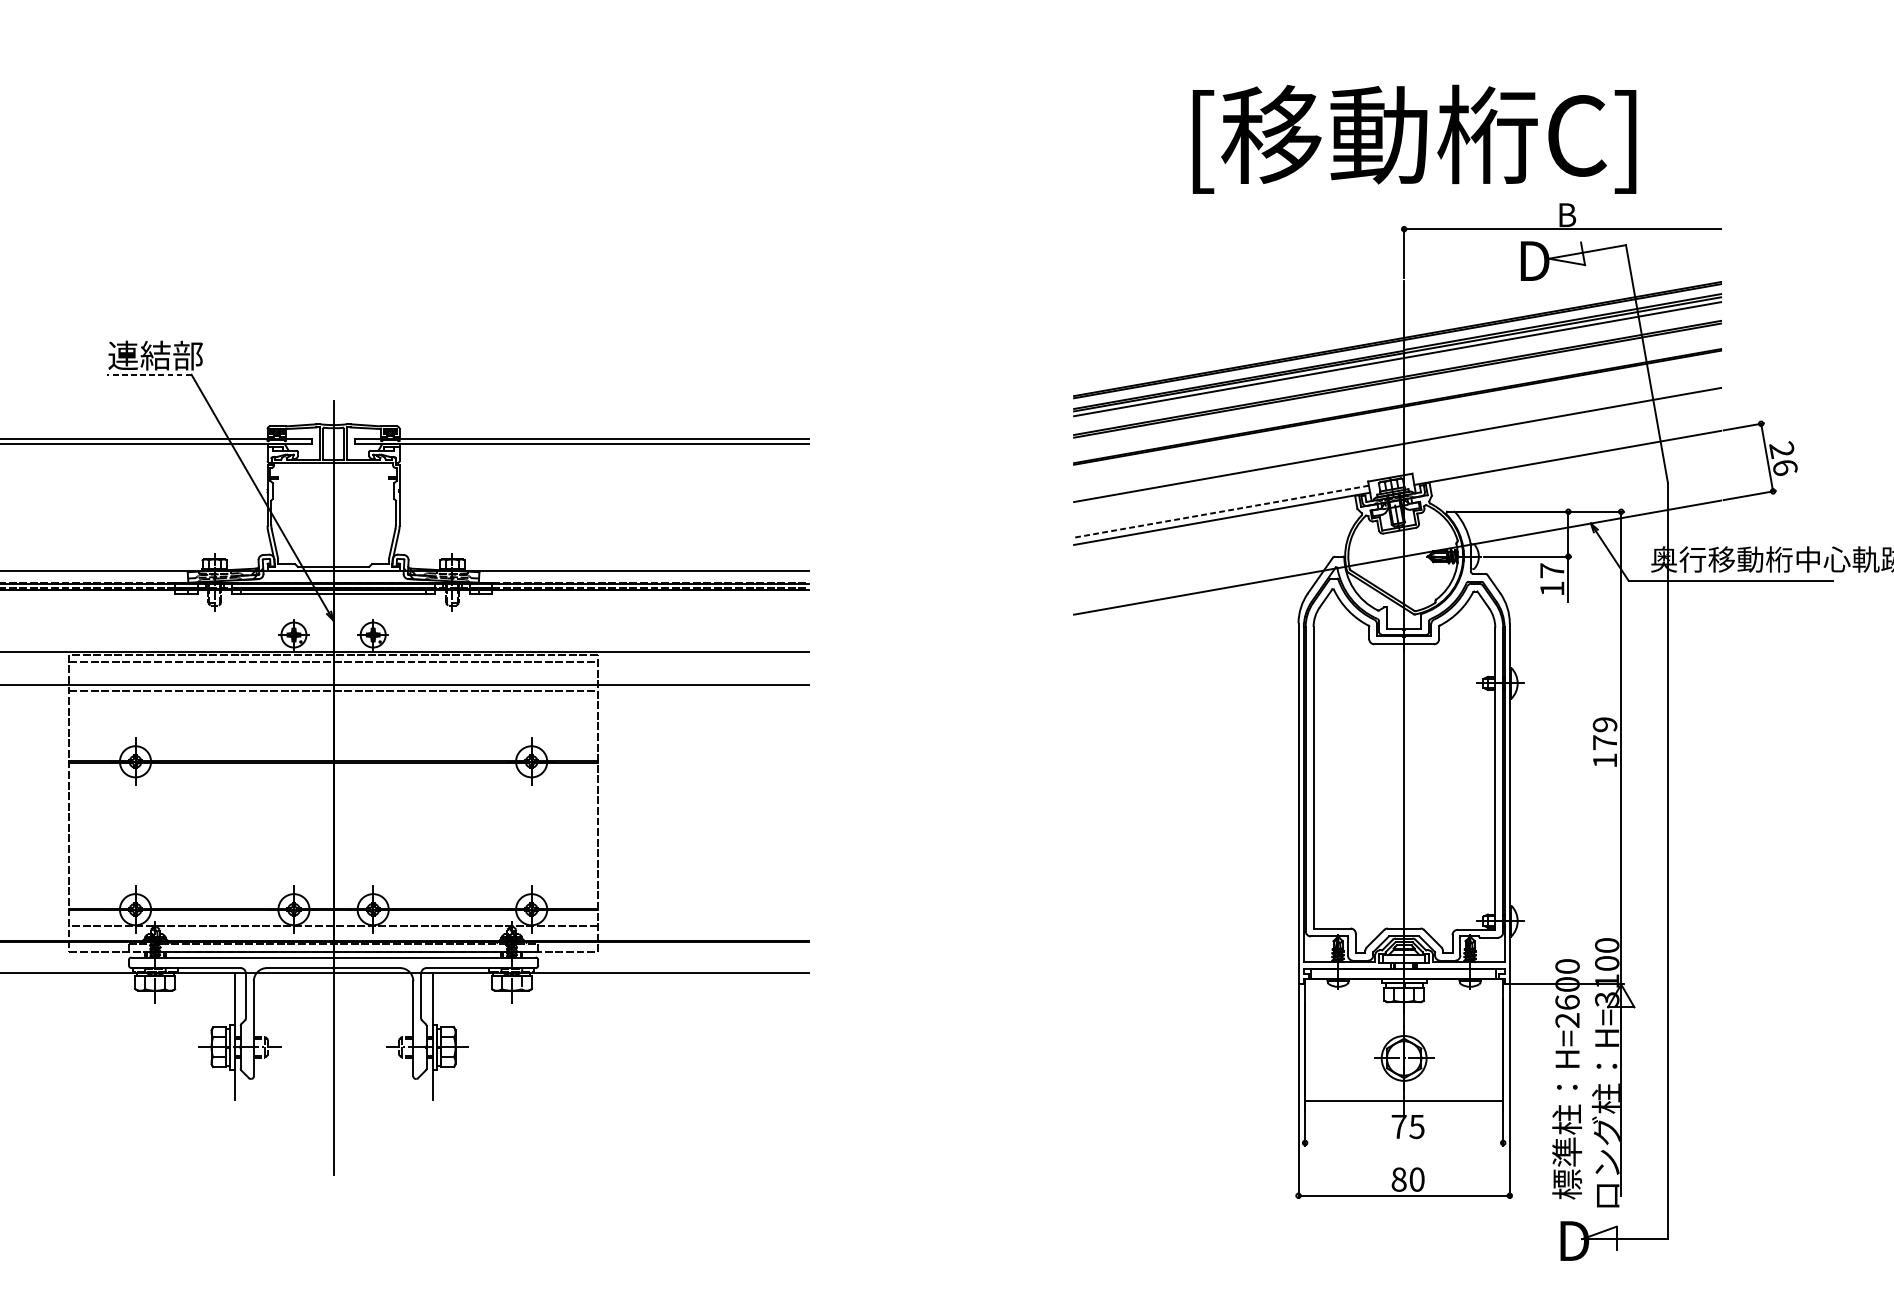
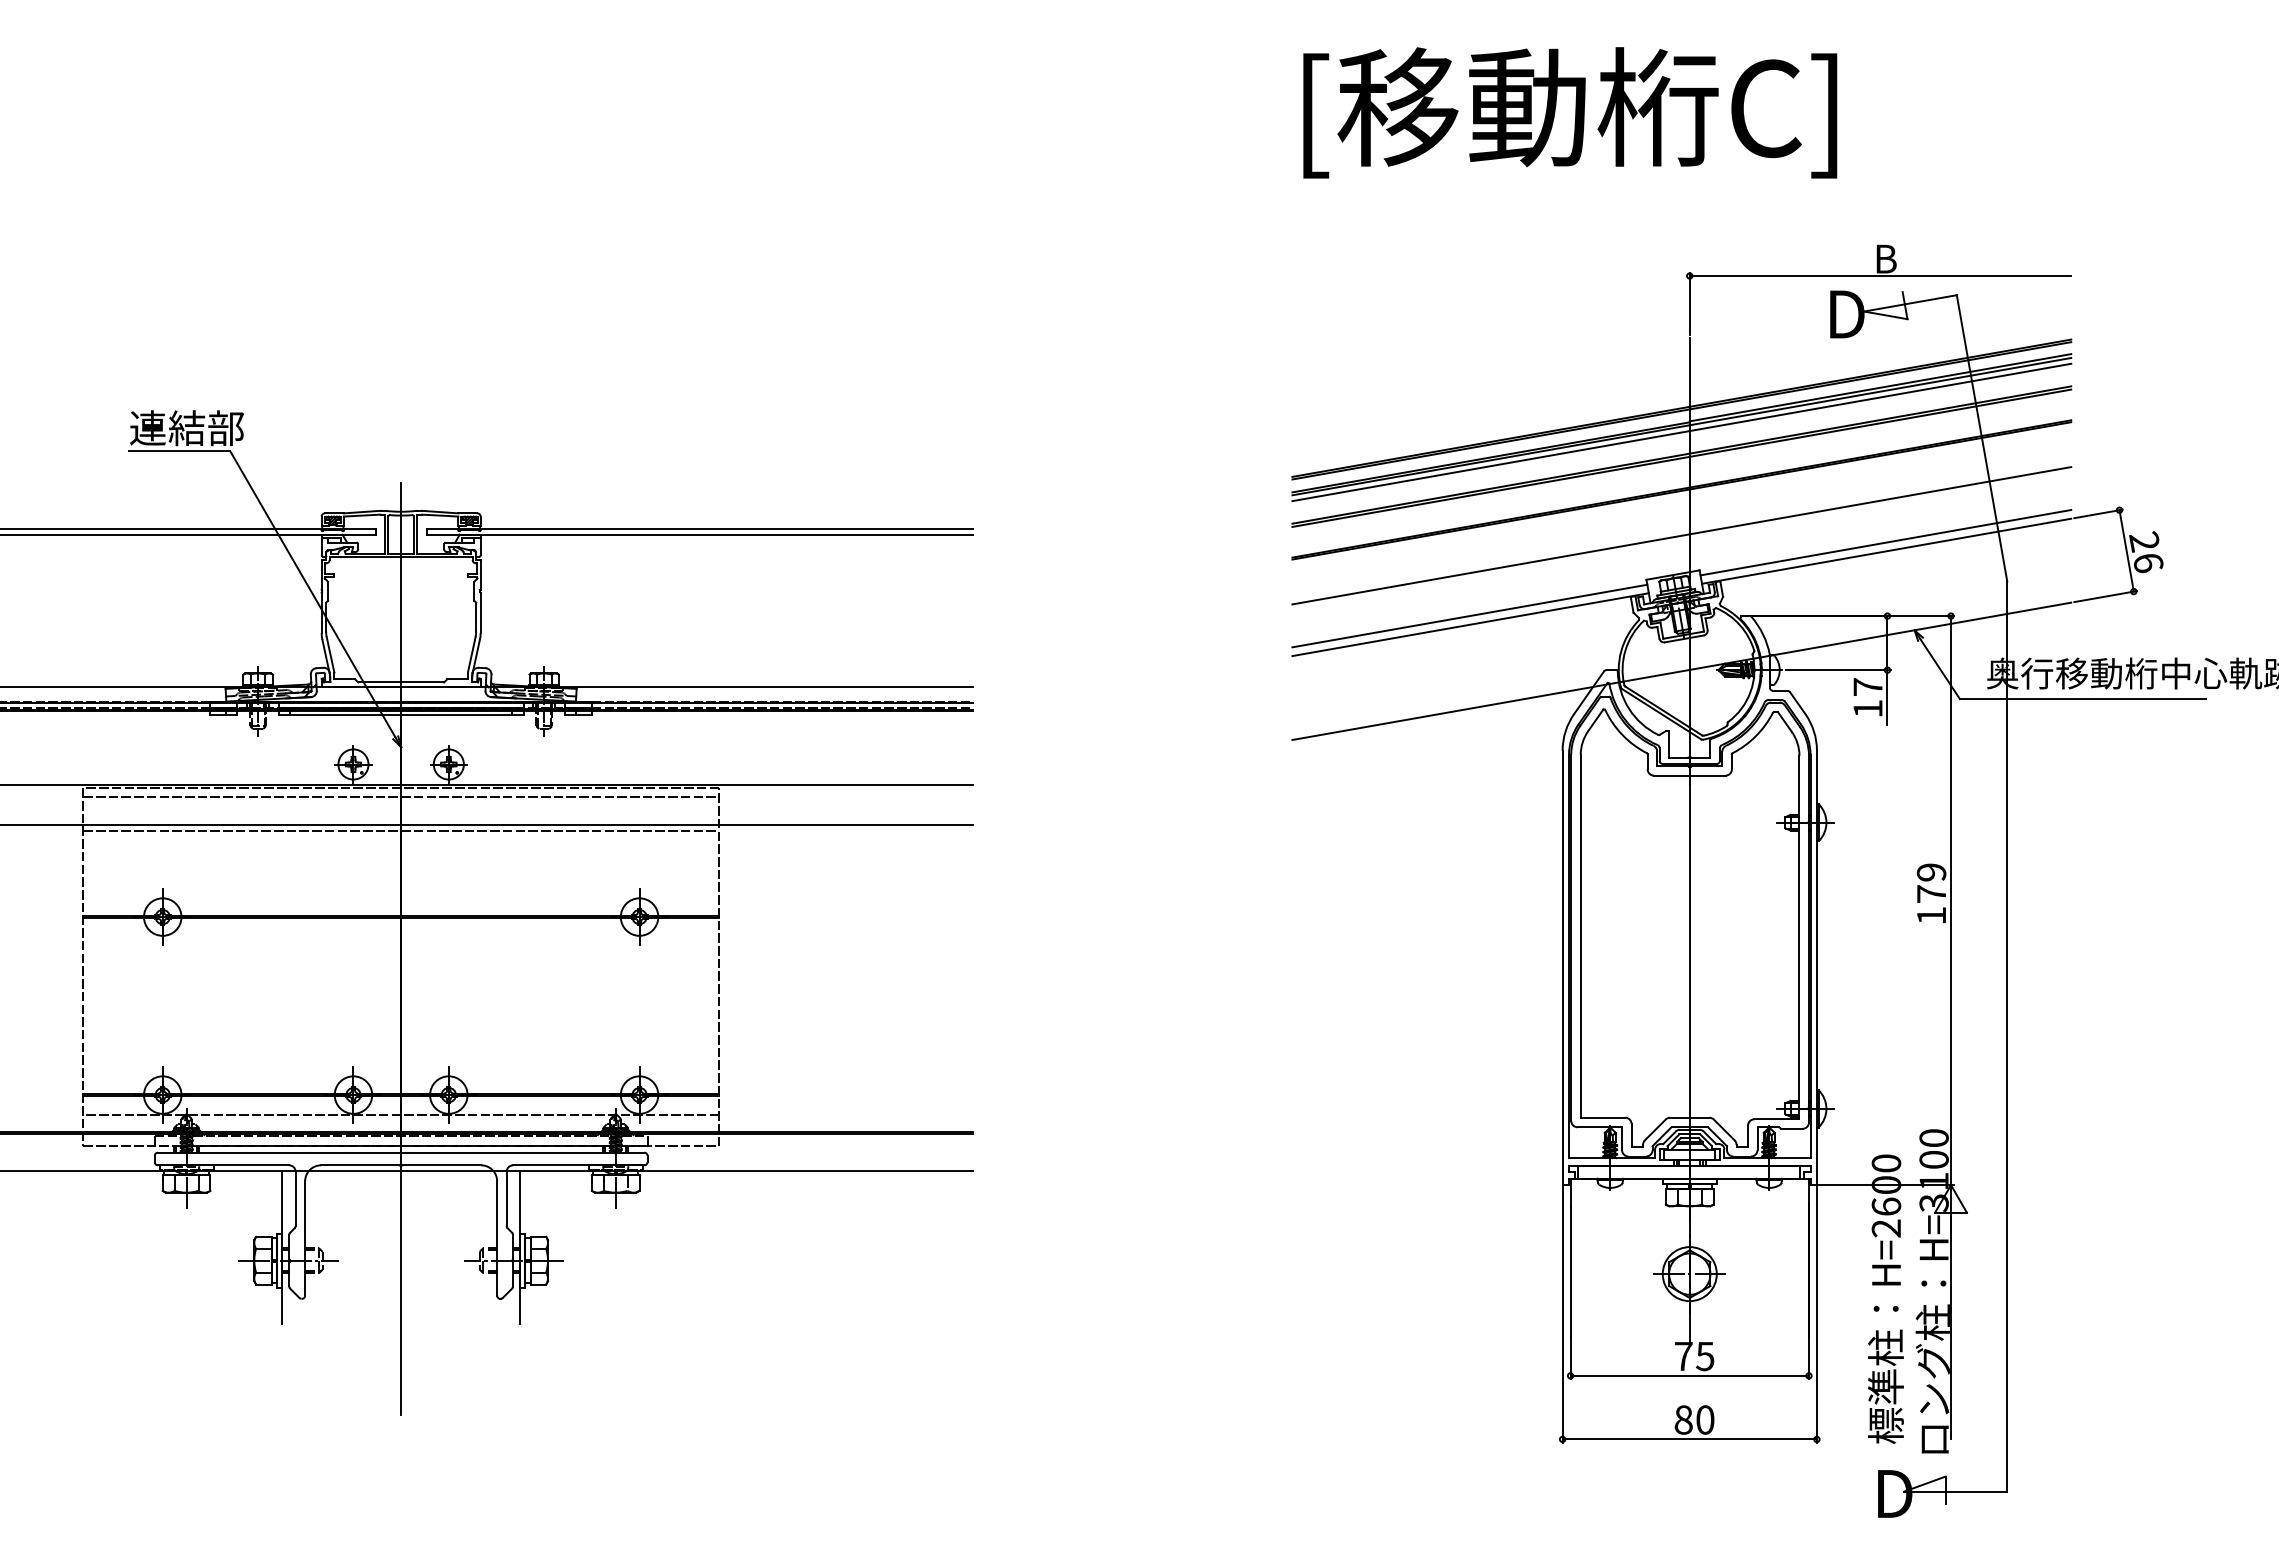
text: (1414, 139) -> (1570, 112), moved
line: (149, 375) -> (179, 451), dashed -> solid
line: (1566, 450) -> (1885, 542), added
line: (1221, 512) -> (1469, 616), dashed -> solid
line: (1403, 1101) -> (1689, 1375), moved

